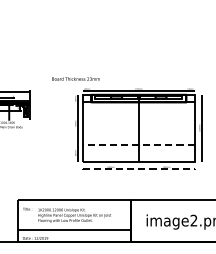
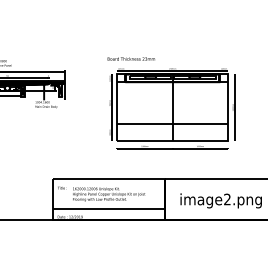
text: (76, 78) -> (131, 58), moved
line: (138, 145) -> (172, 124), dashed -> solid
line: (138, 169) -> (172, 148), dashed -> solid

